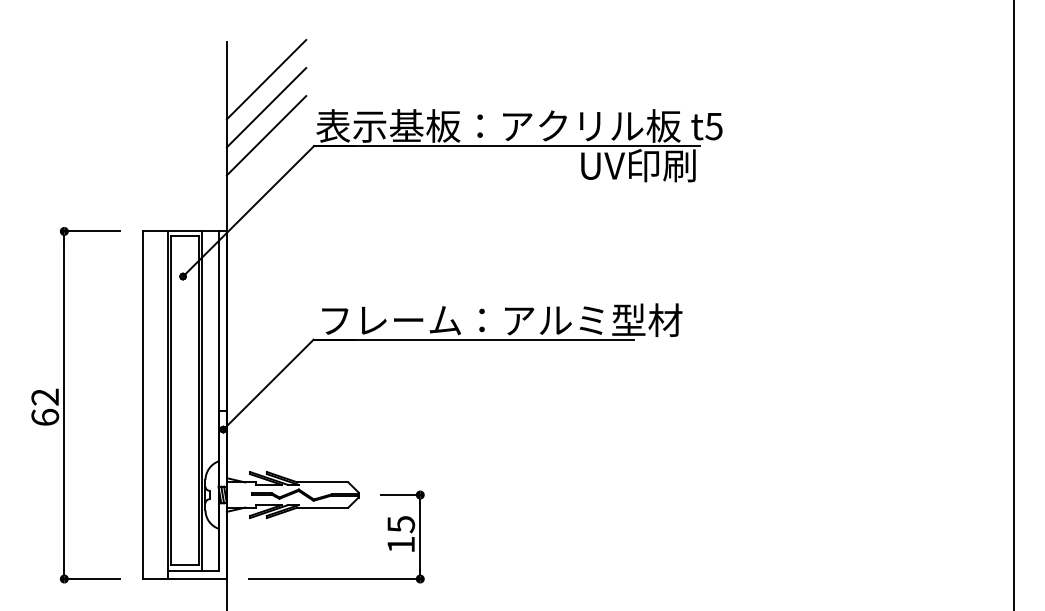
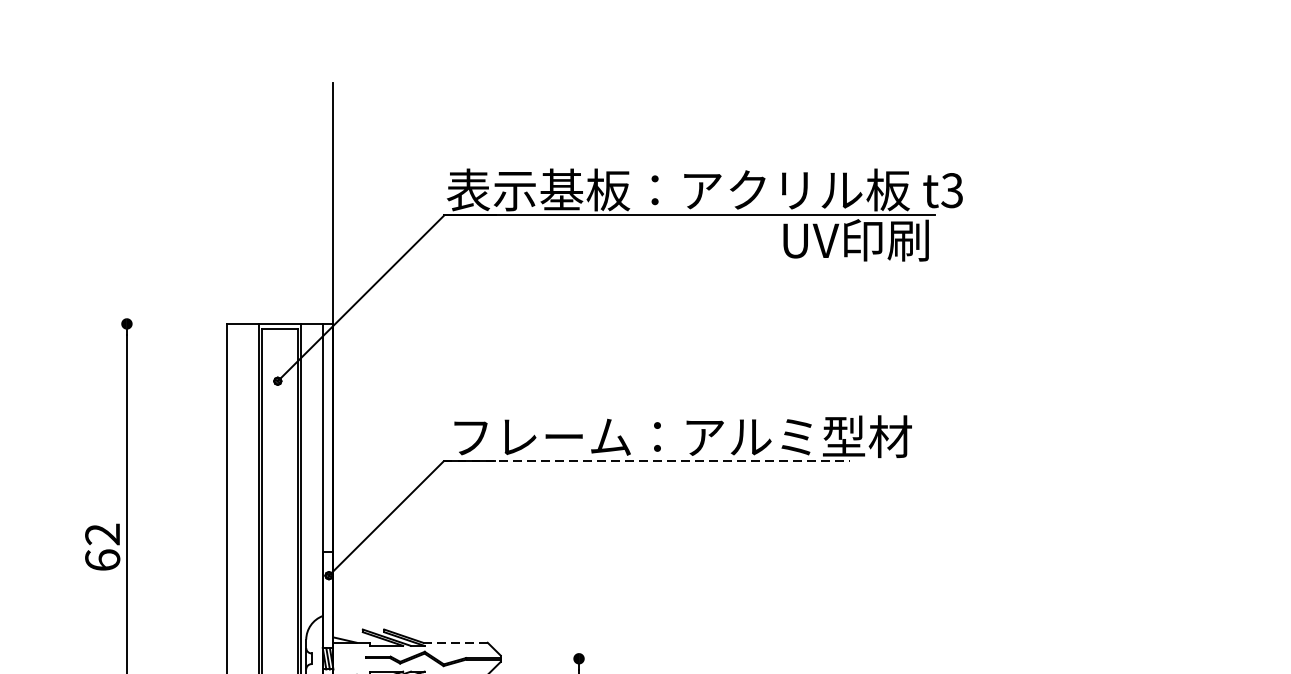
line: (266, 79) -> (383, 130), removed
line: (266, 107) -> (383, 166), removed
text: (714, 125) -> (952, 189), t5 -> t3
line: (266, 135) -> (383, 202), removed
line: (92, 231) -> (162, 324), removed
line: (474, 339) -> (647, 461), solid -> dashed
line: (323, 482) -> (456, 642), solid -> dashed
line: (400, 495) -> (553, 659), removed

